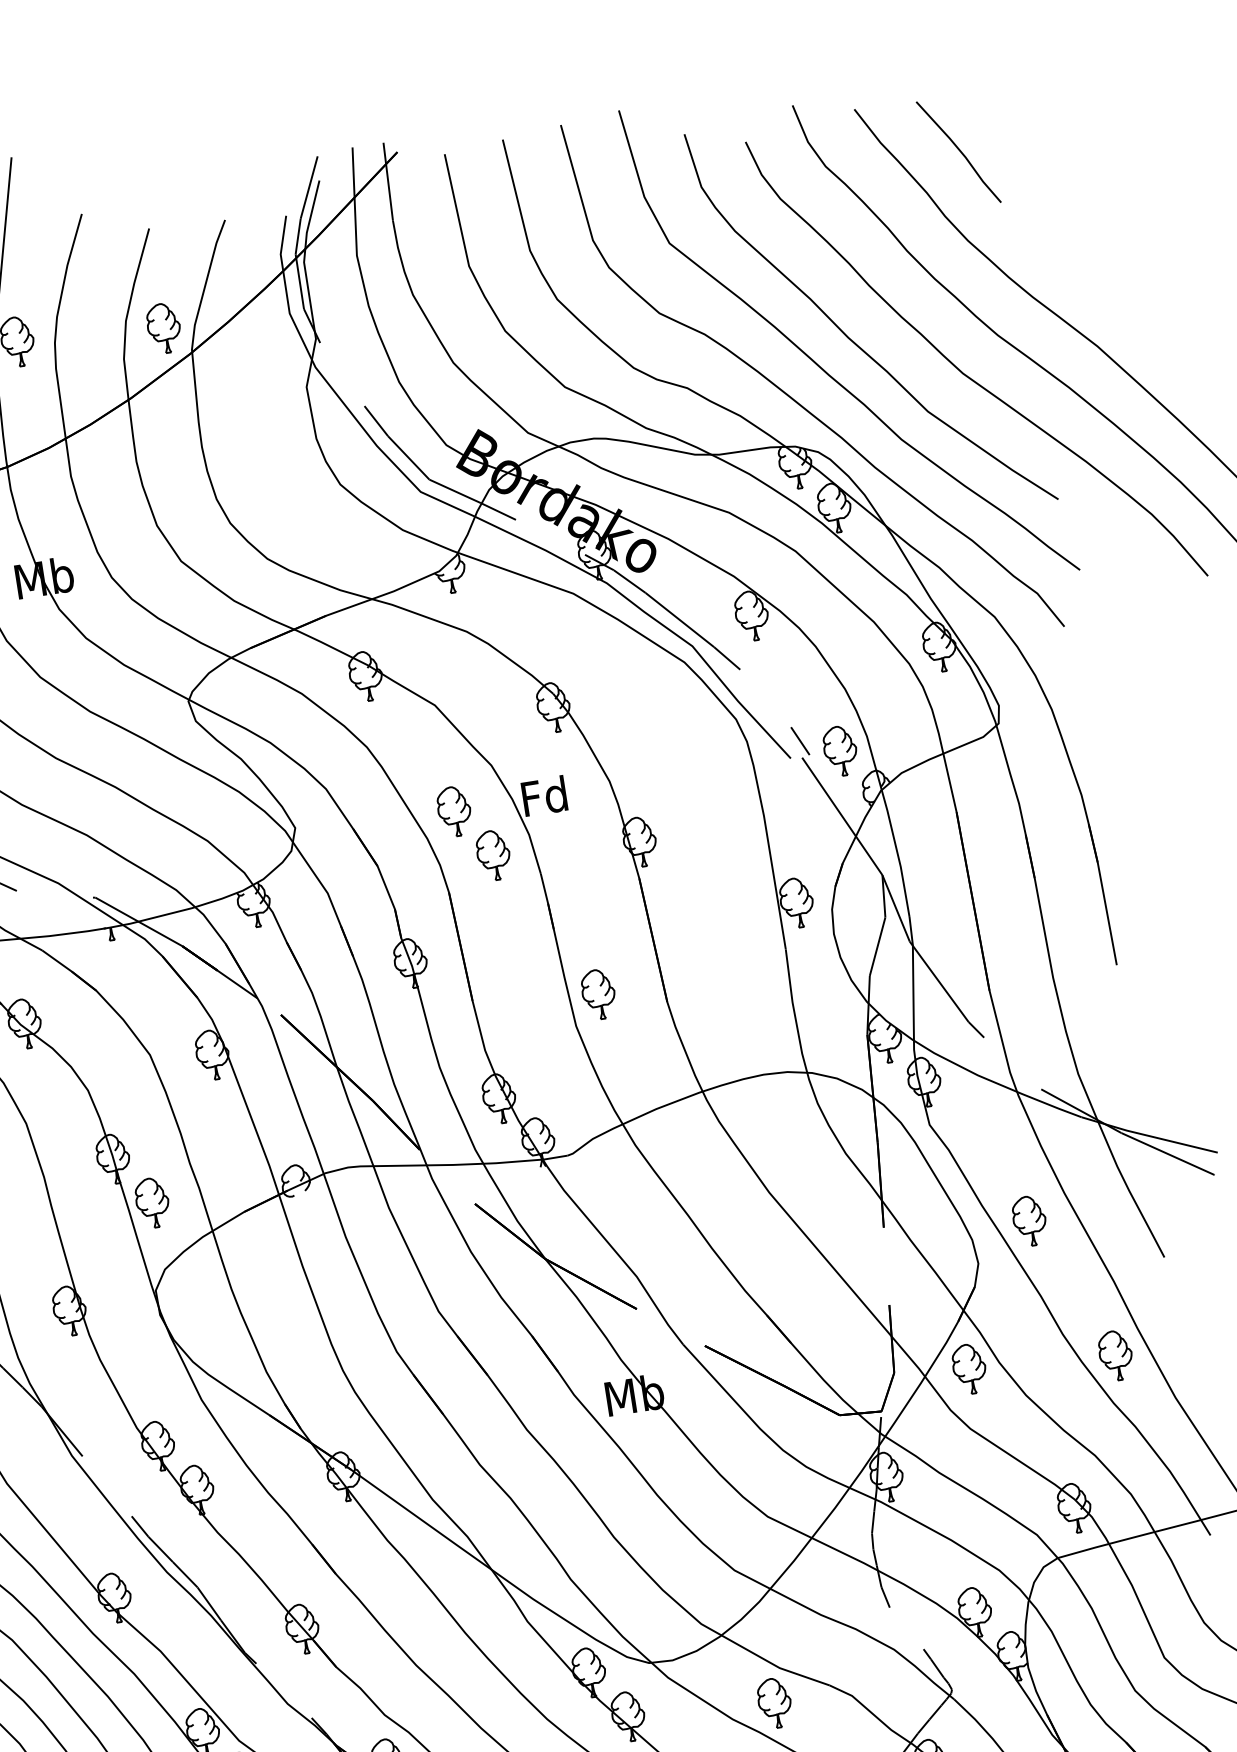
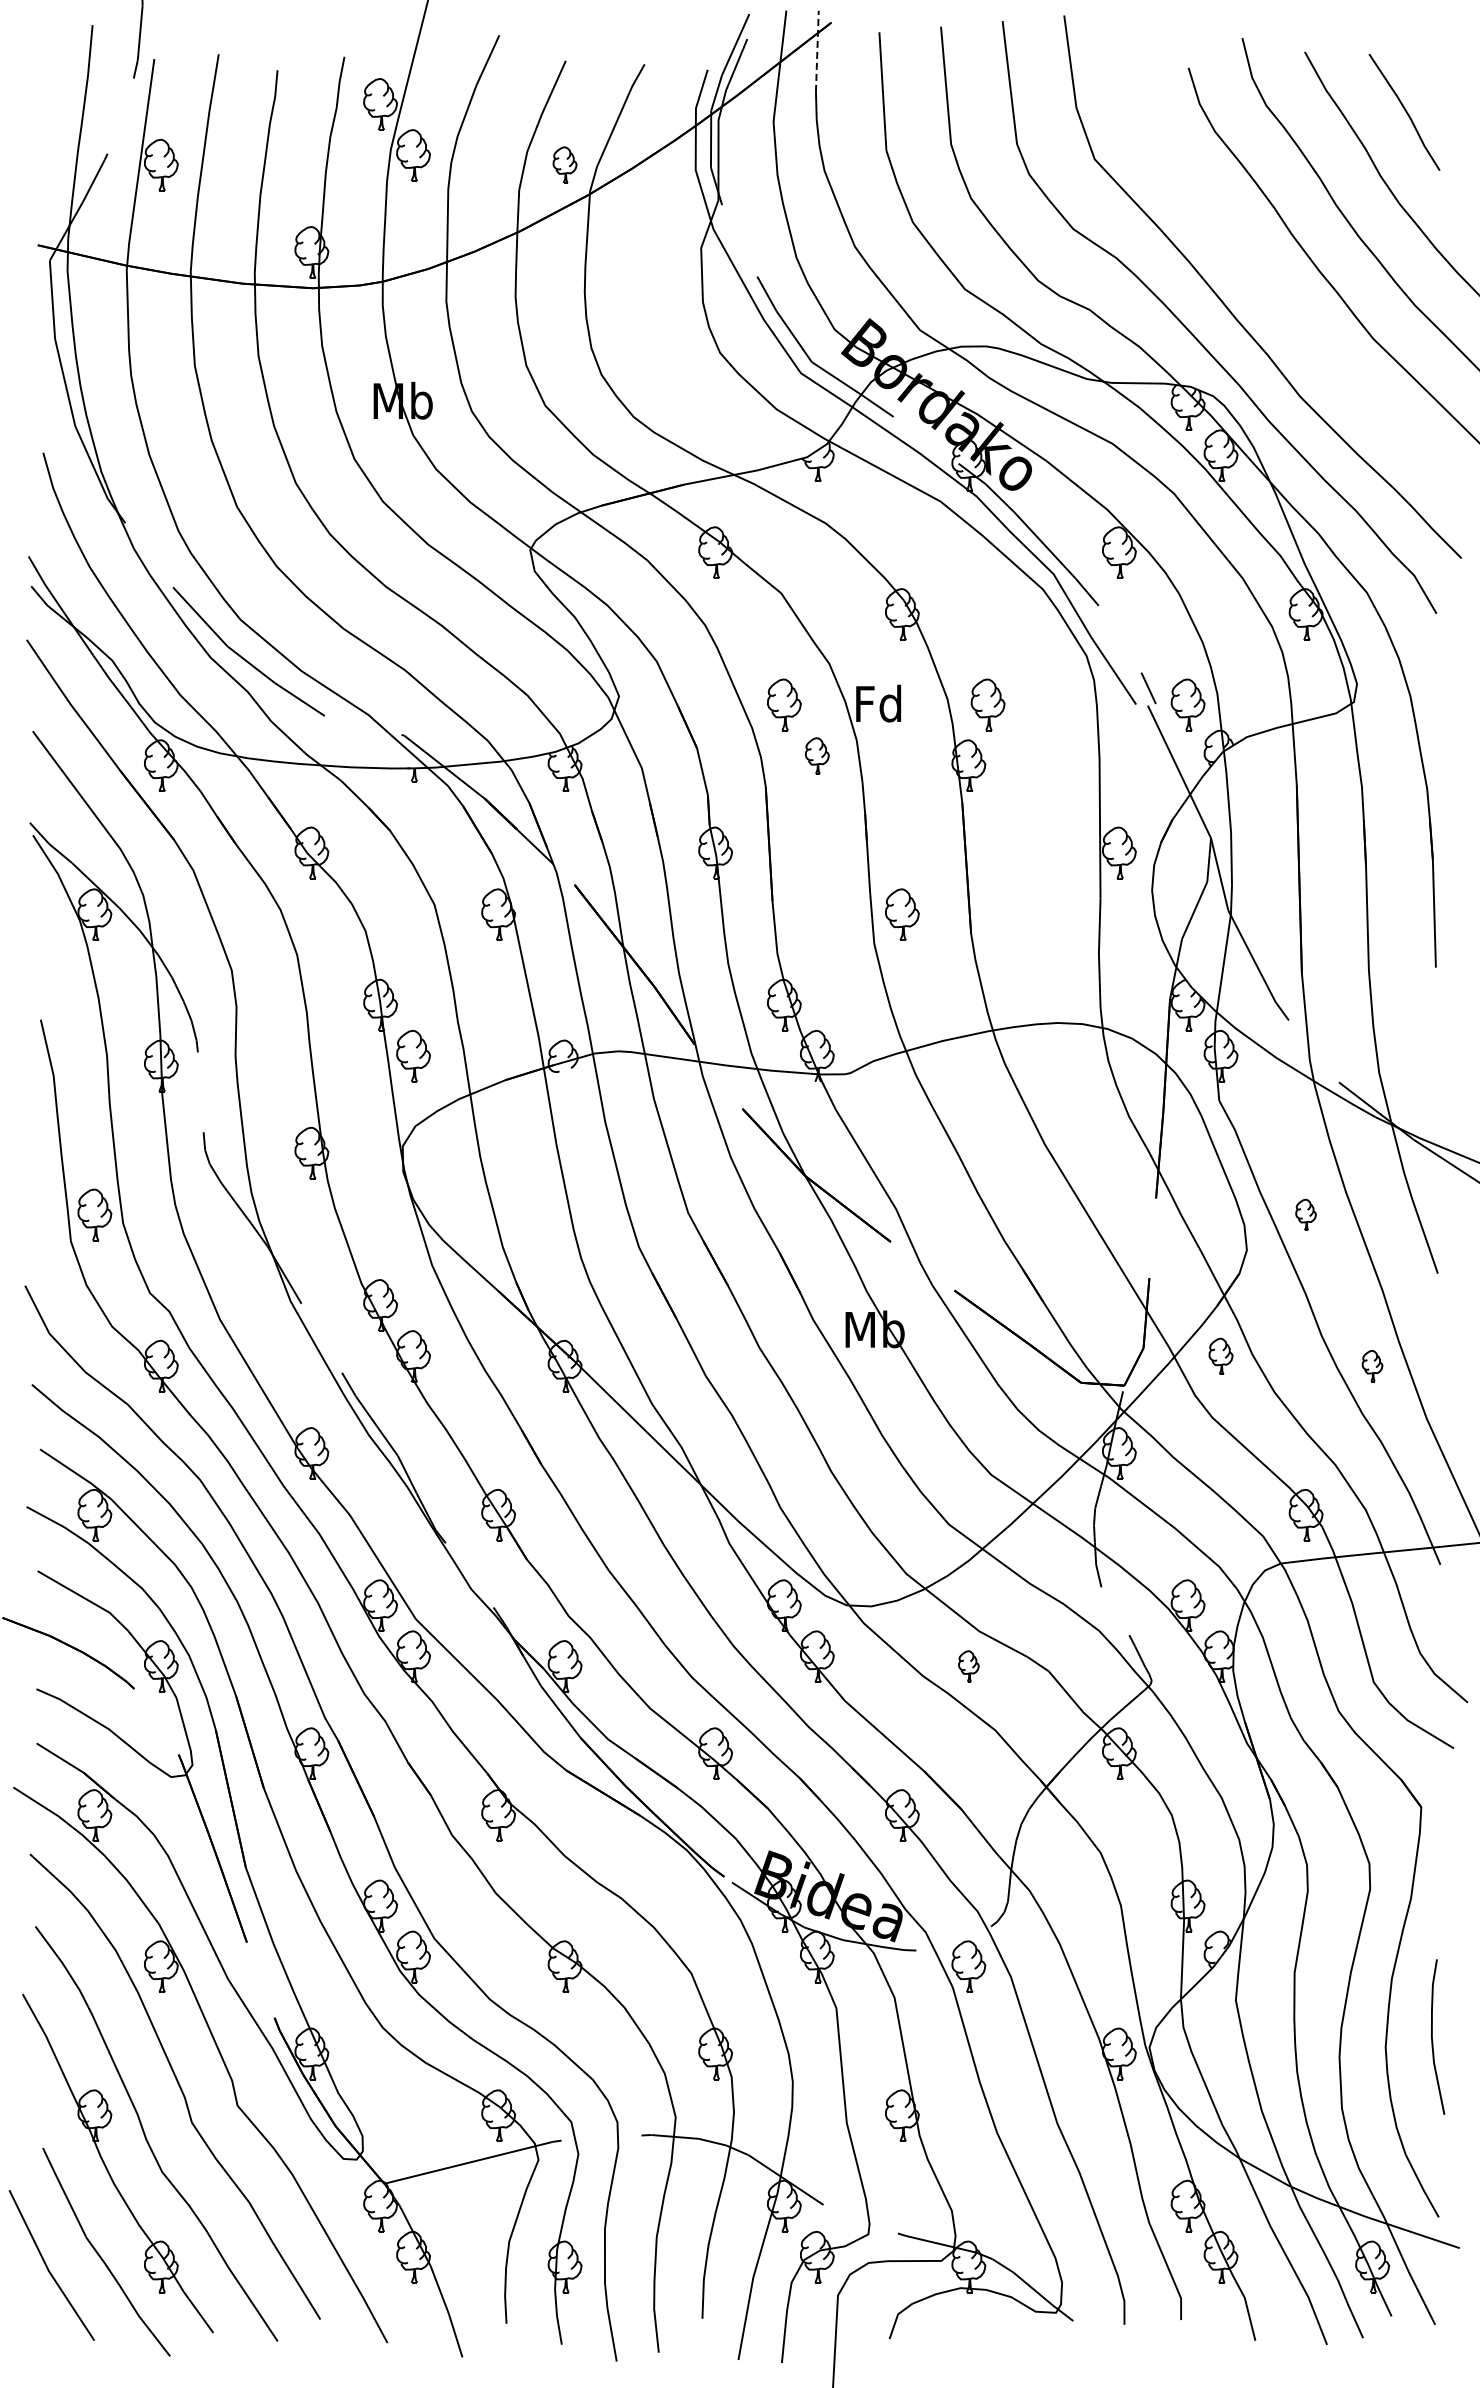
line: (388, 181) -> (817, 51), solid -> dashed
part: (163, 327) -> (564, 164), size x0.7
curve: (853, 340) -> (1266, 287), removed
part: (648, 780) -> (987, 704), added
part: (493, 854) -> (817, 755), size x0.7
part: (1029, 1220) -> (1305, 1214), size x0.6
part: (1115, 1355) -> (1372, 1365), size x0.6
part: (969, 1369) -> (1220, 1356), size x0.7
part: (774, 1703) -> (968, 1666), size x0.6

